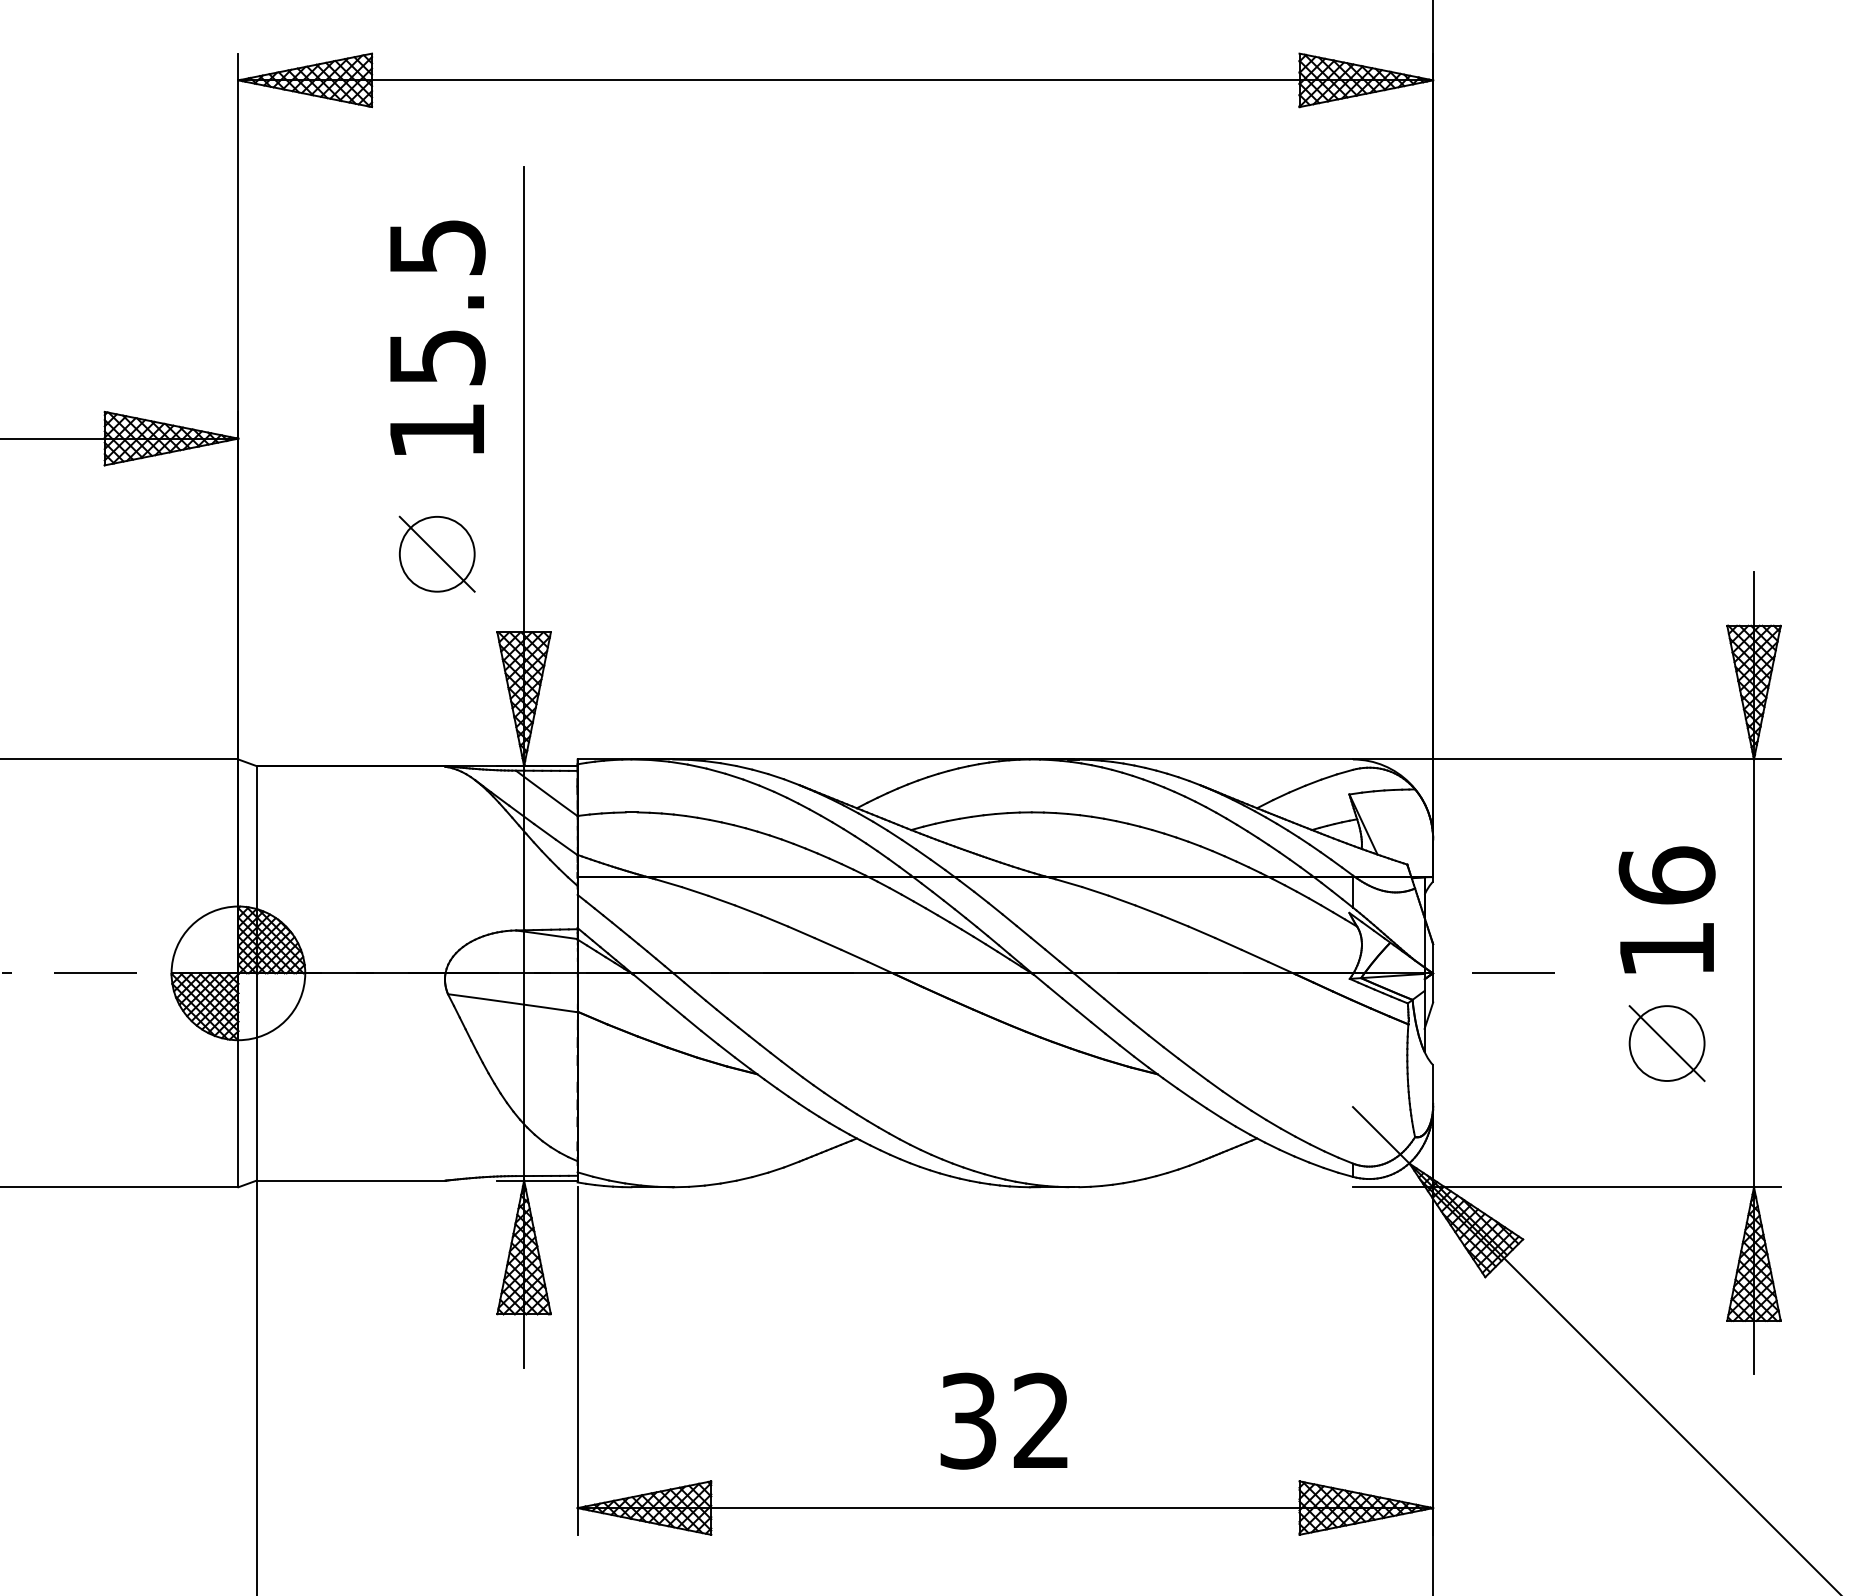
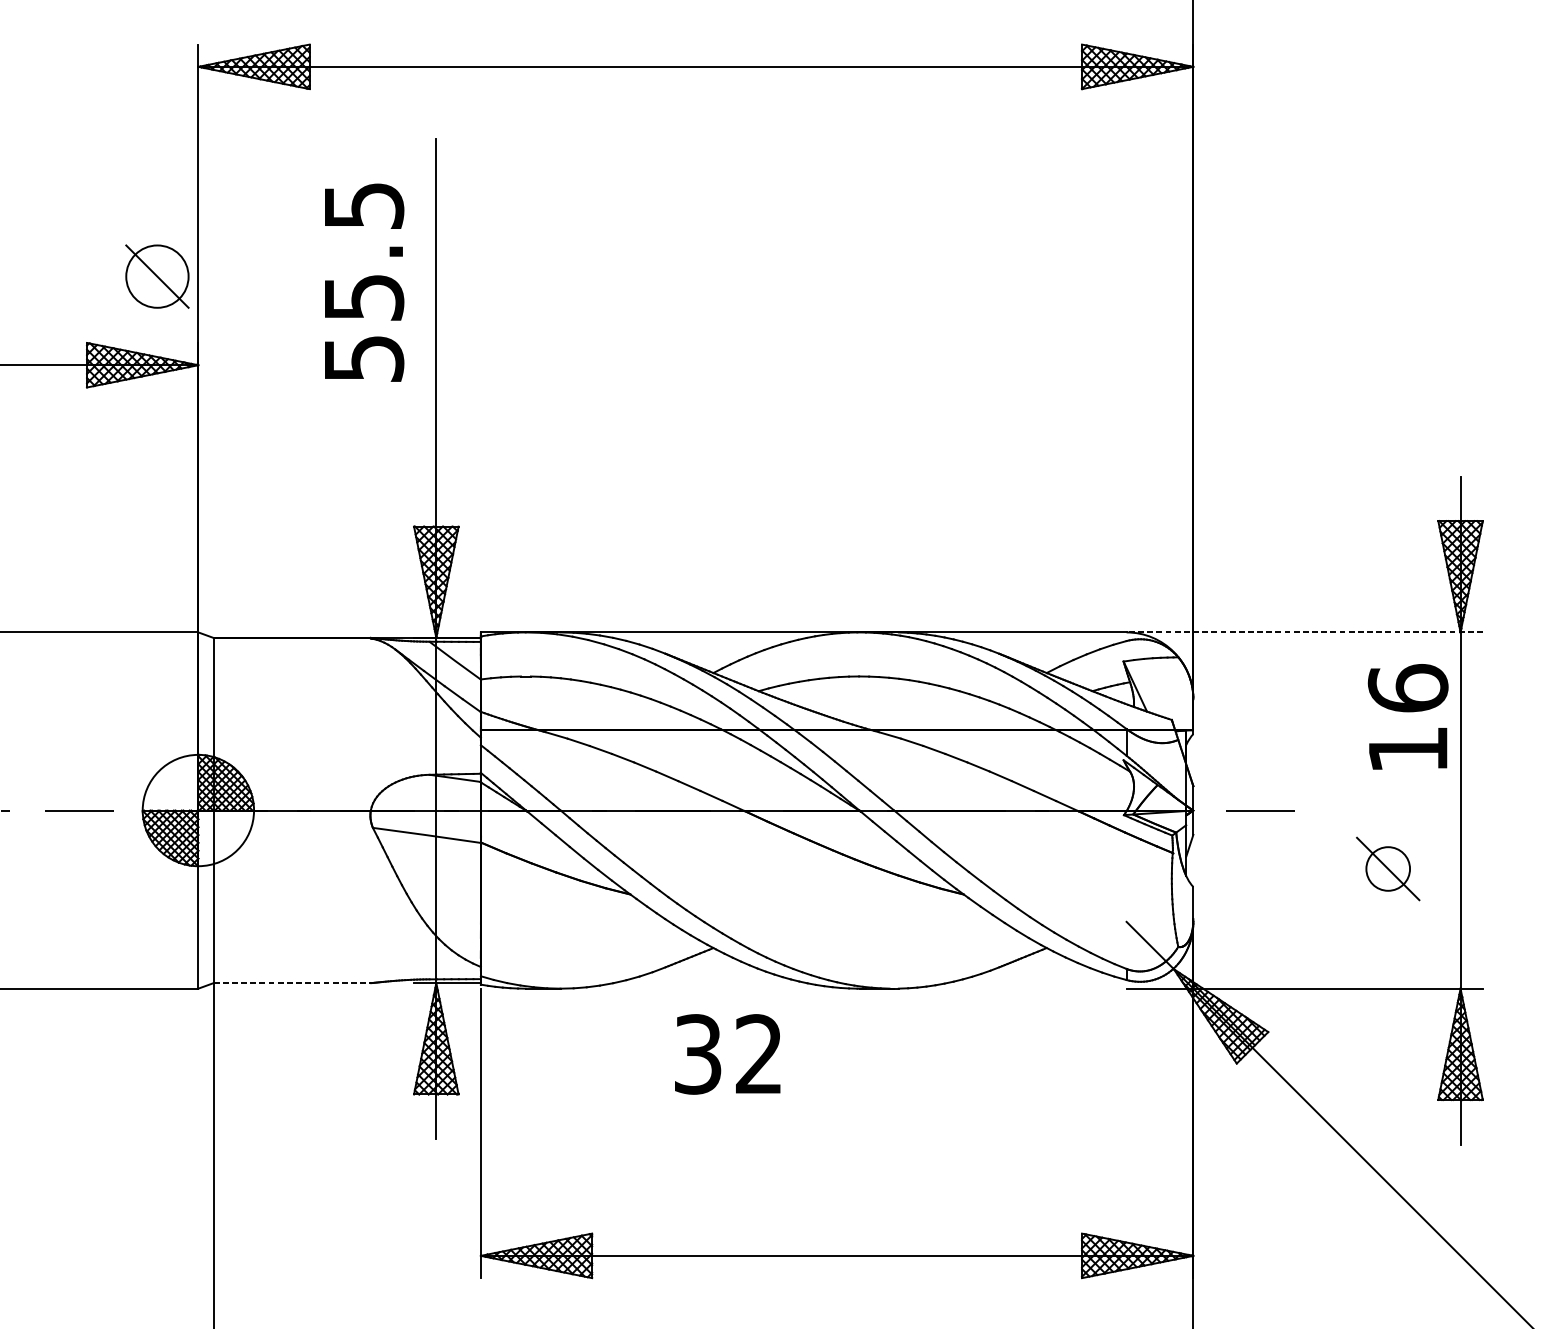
text: (437, 431) -> (364, 359), 15.5 -> 55.5
part: (436, 553) -> (156, 275), moved
line: (1566, 759) -> (1304, 632), solid -> dashed
text: (1666, 909) -> (1407, 716), moved
circle: (1666, 1043) -> (1387, 868), size x0.7
line: (351, 1180) -> (292, 983), solid -> dashed
text: (1003, 1420) -> (727, 1053), moved

